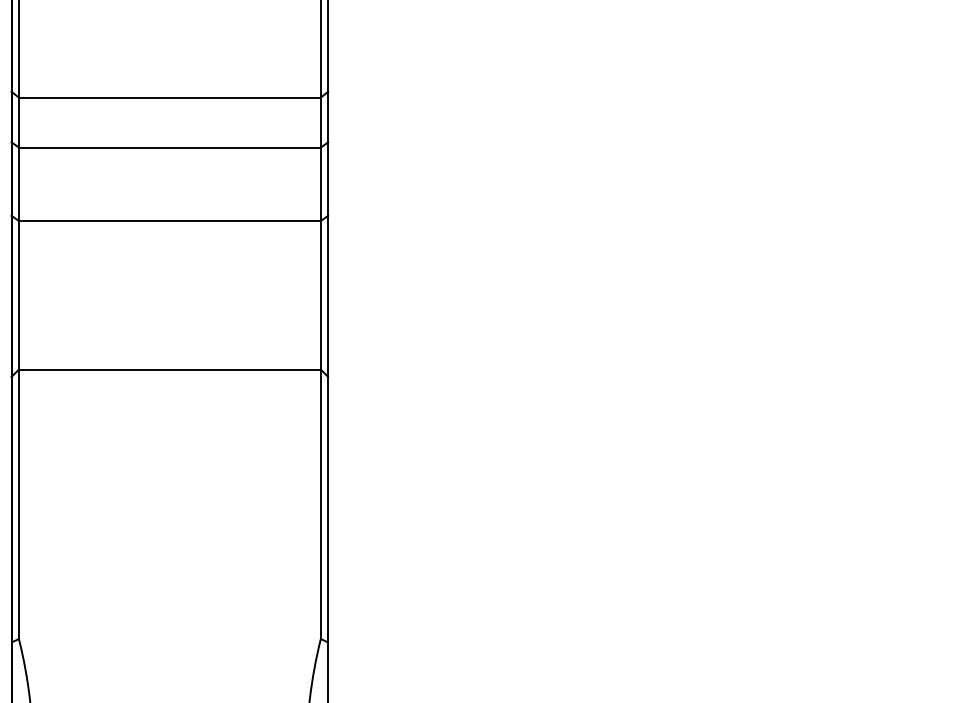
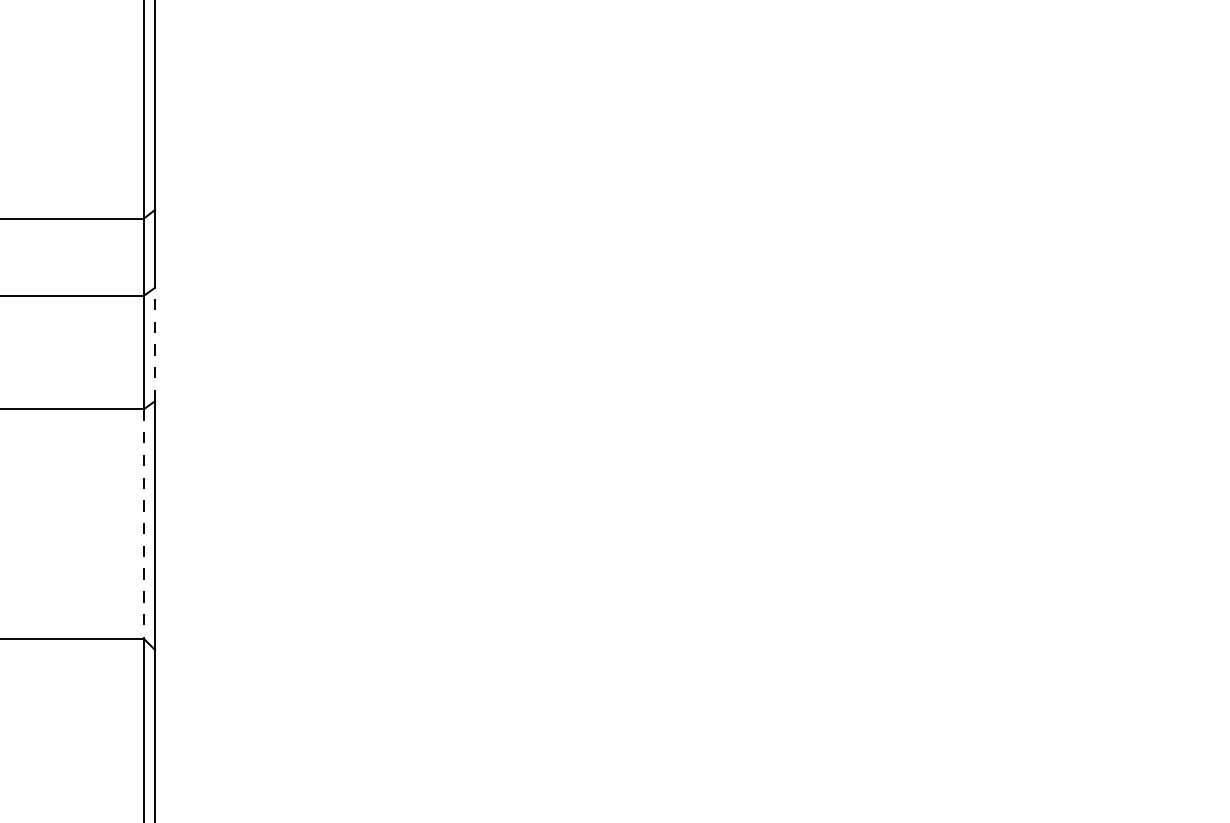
line: (328, 179) -> (155, 345), solid -> dashed
line: (320, 295) -> (143, 524), solid -> dashed

